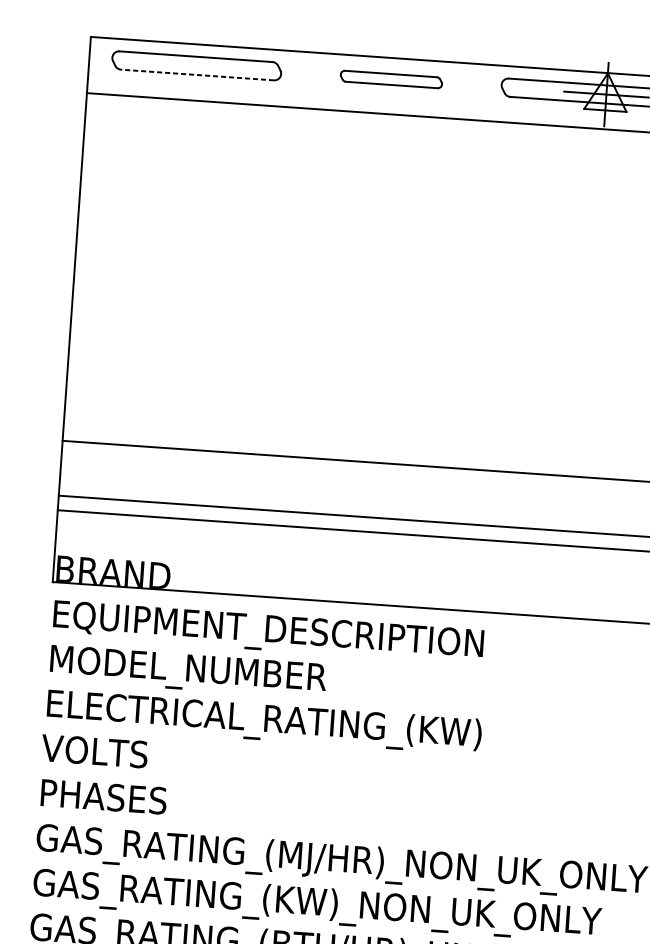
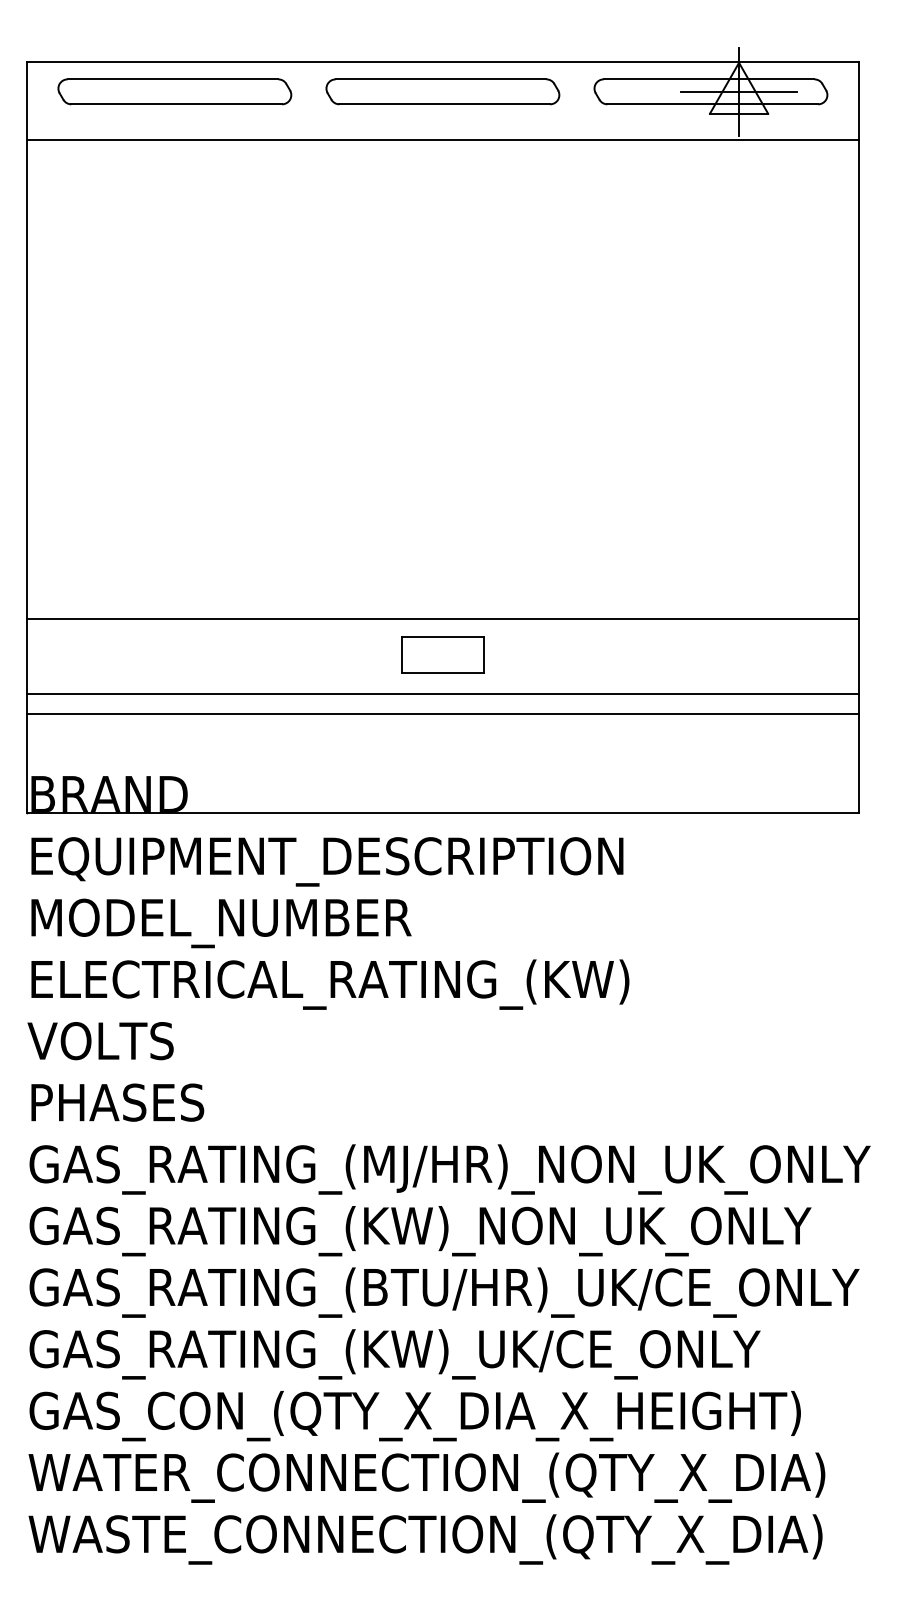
line: (197, 75) -> (176, 104), dashed -> solid
part: (391, 79) -> (442, 91), size x1.67
part: (362, 488) -> (442, 654), added

